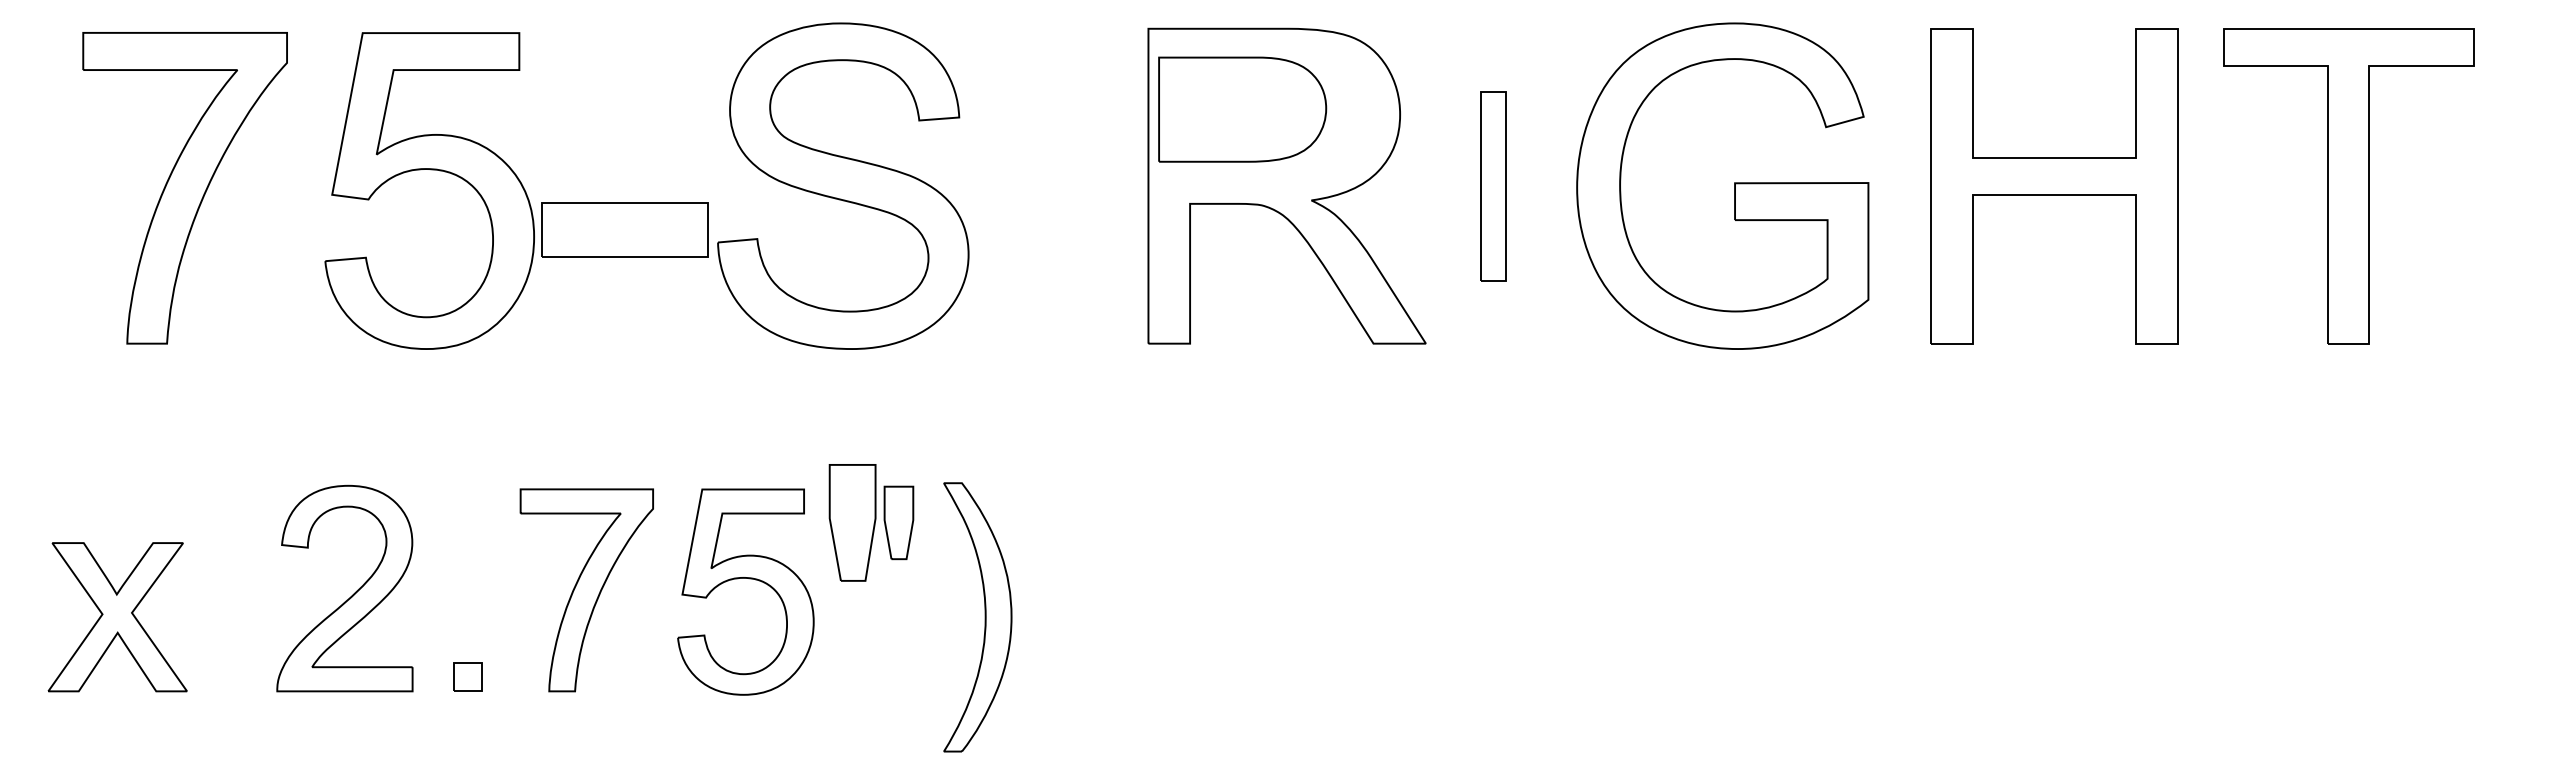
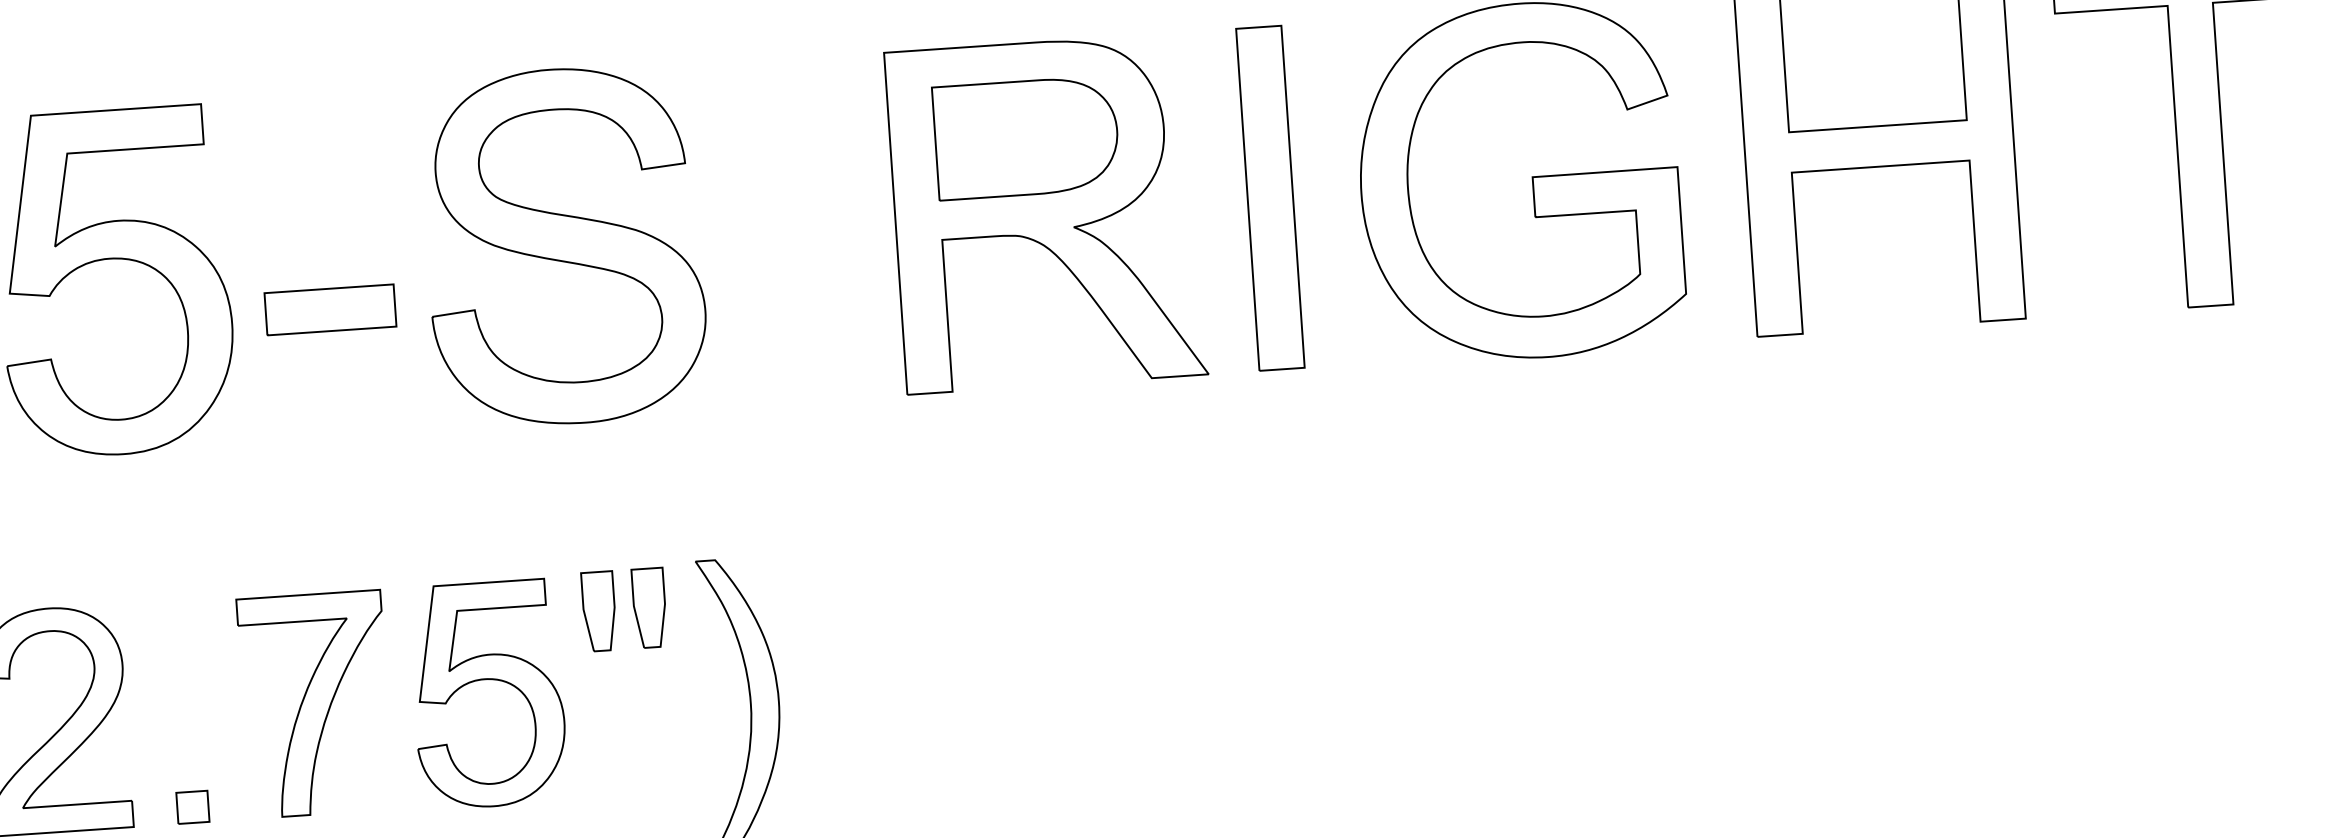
part: (1242, 109) -> (1026, 137), moved
part: (1493, 186) -> (1270, 198), size x1.67
part: (625, 229) -> (330, 309), size x0.71
part: (852, 522) -> (599, 611), size x0.62

